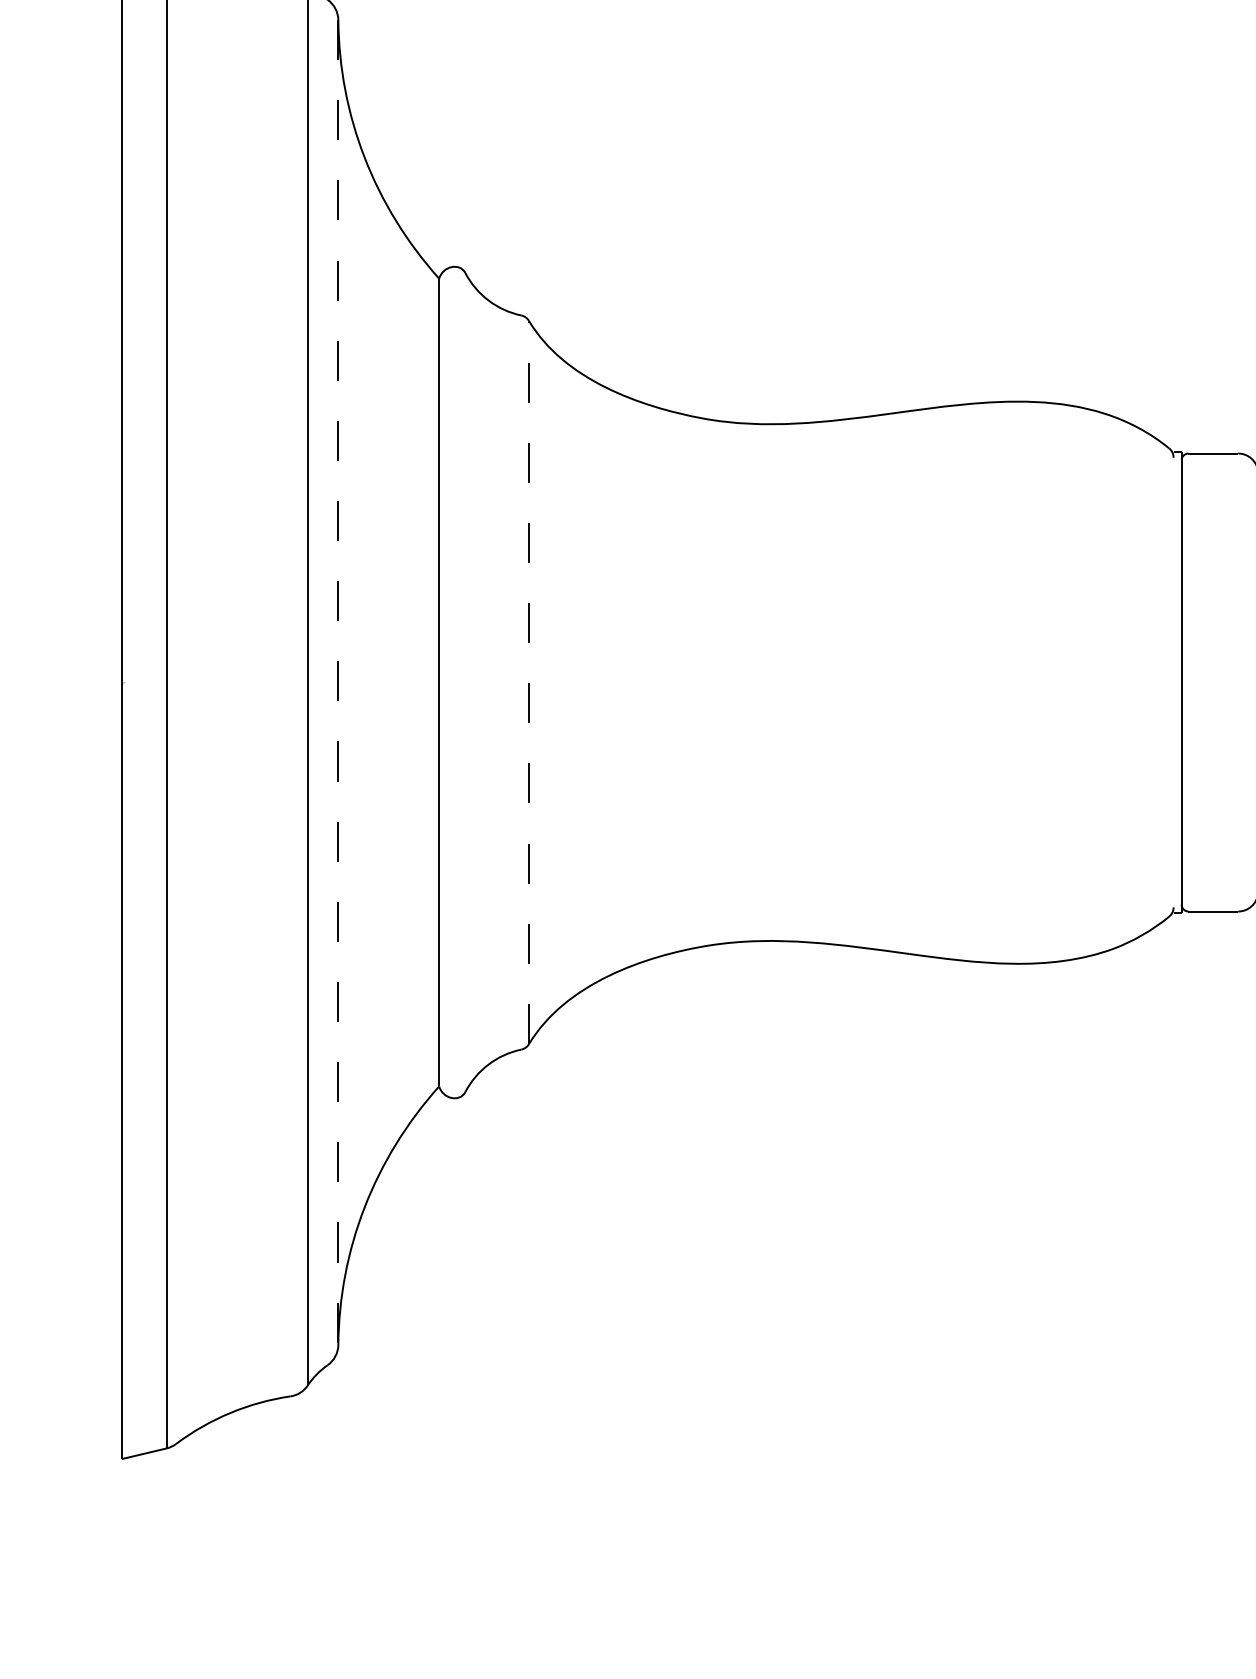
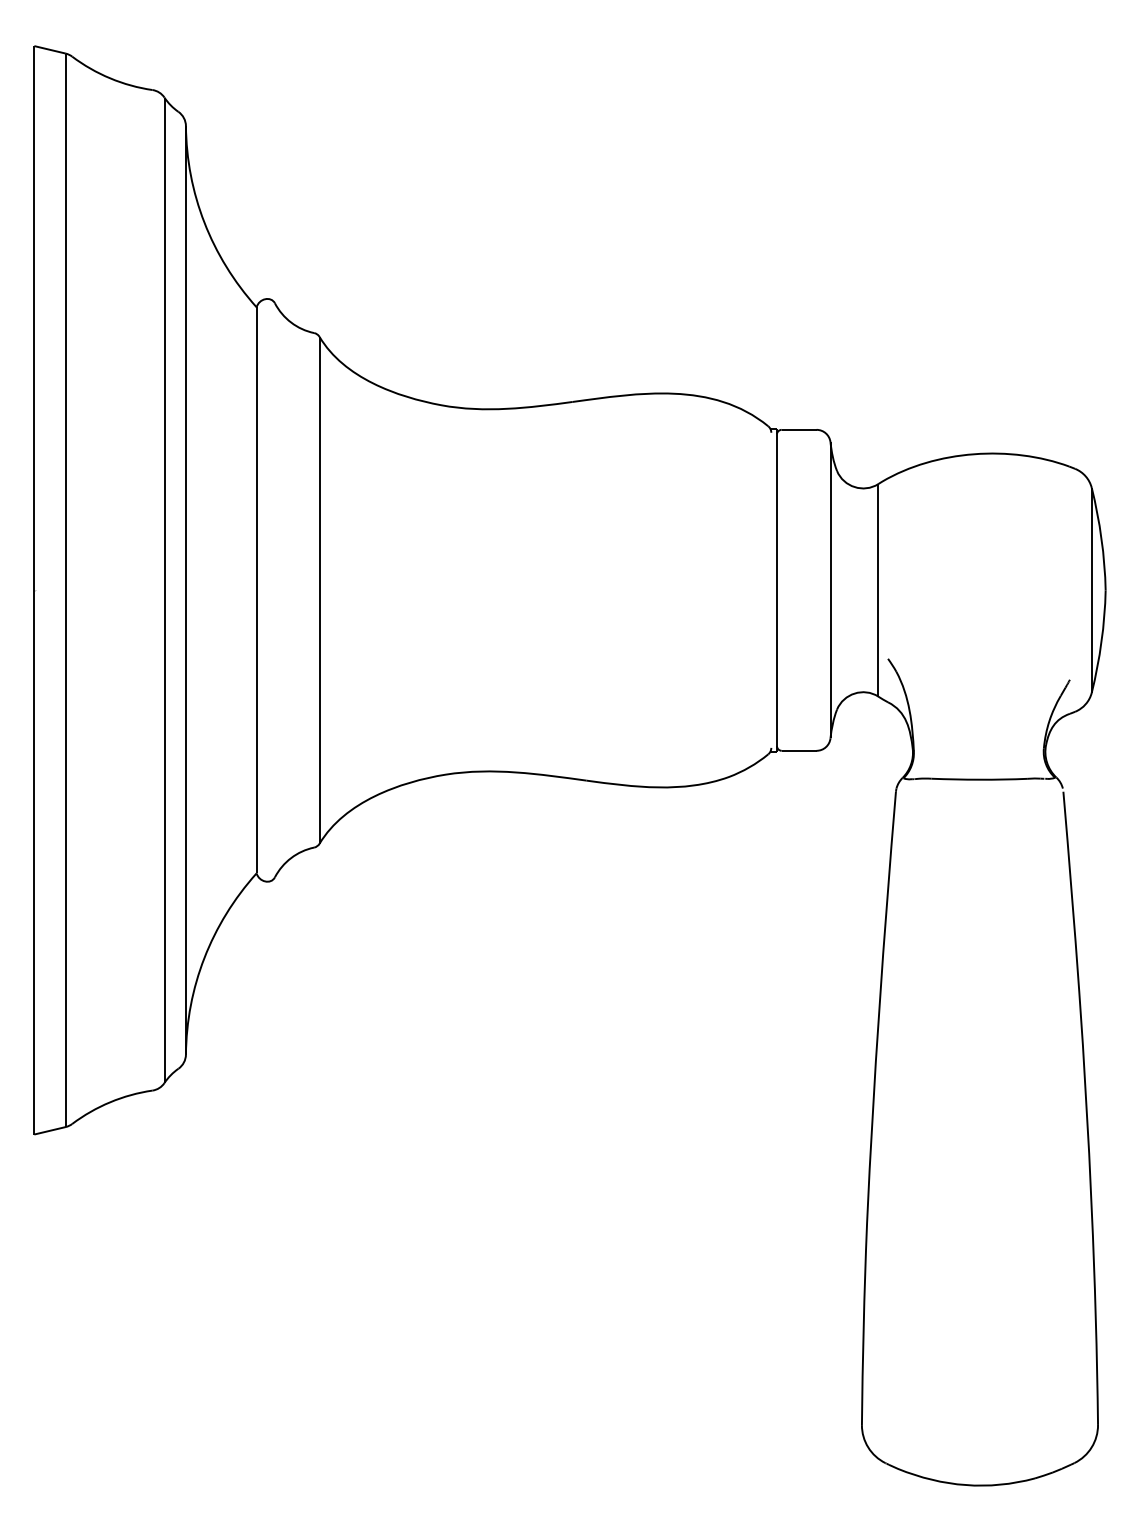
line: (528, 681) -> (319, 589), dashed -> solid
line: (337, 682) -> (185, 590), dashed -> solid

